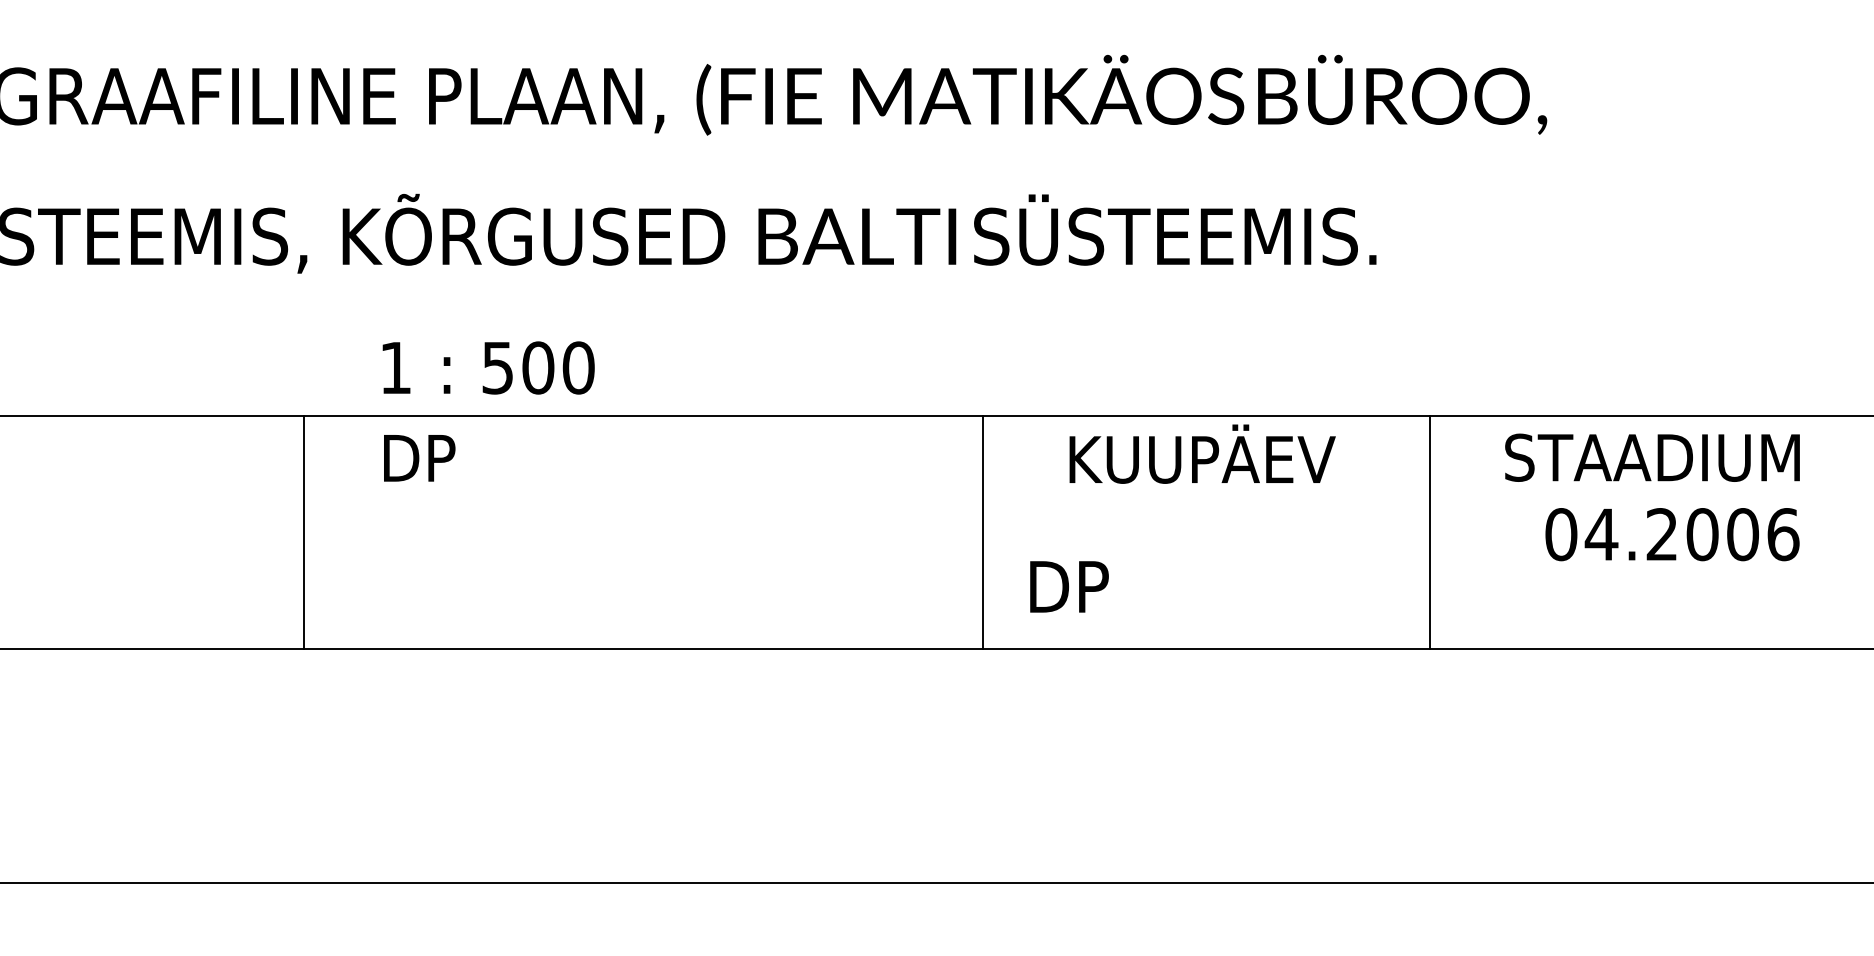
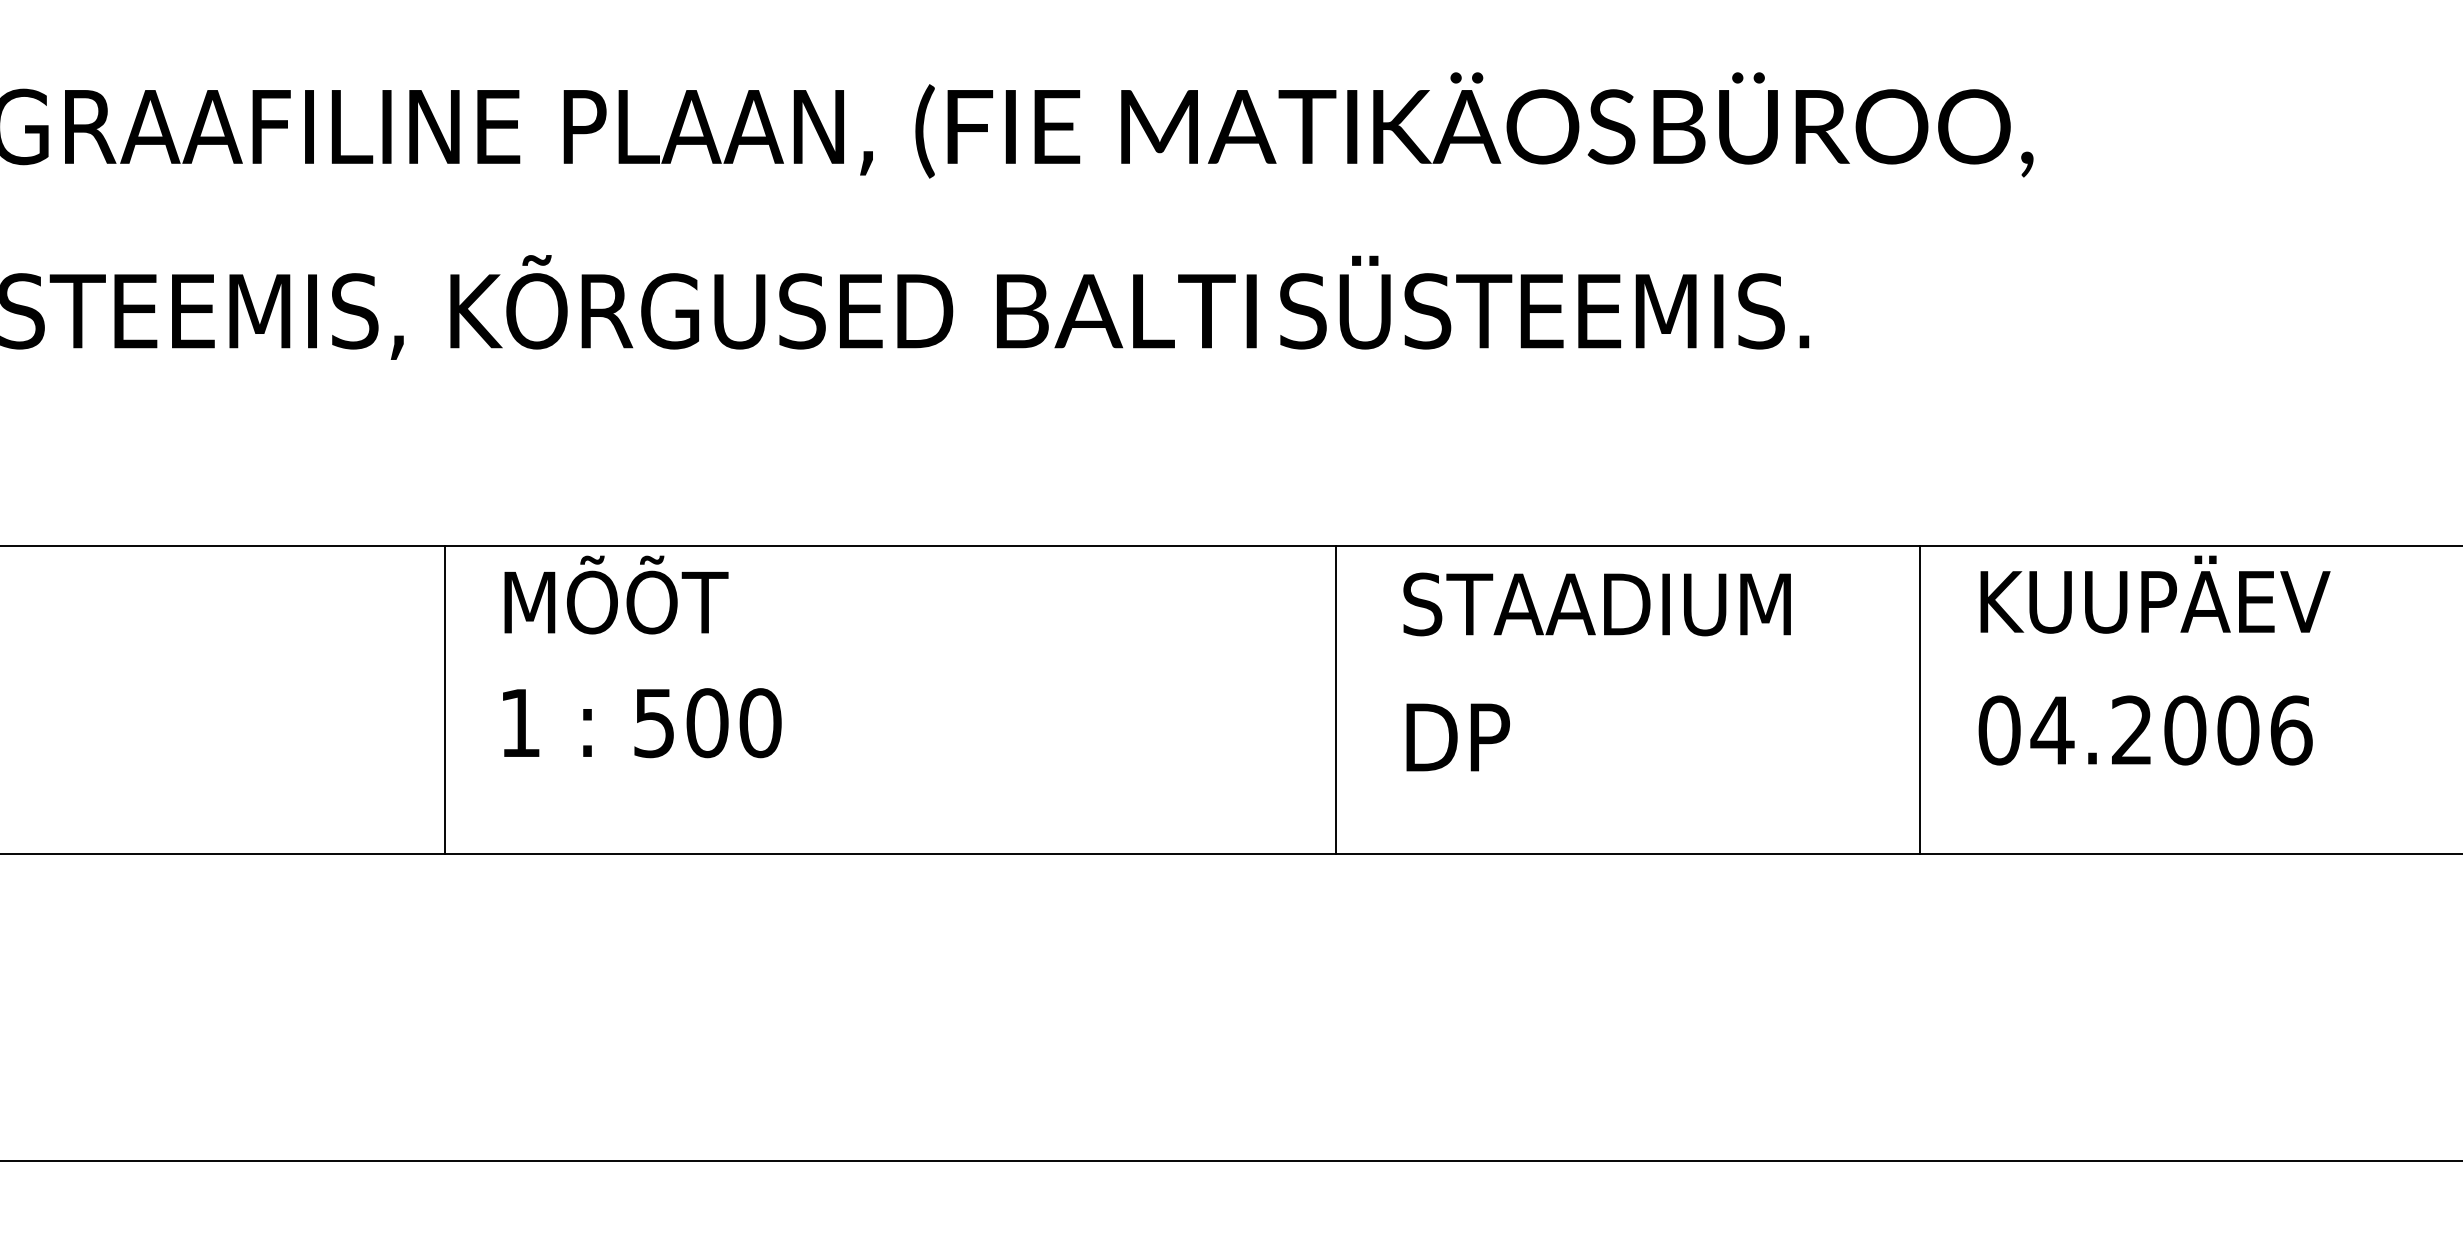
text: (488, 367) -> (641, 722), moved
text: (1652, 451) -> (2171, 593), STAADIUM -> KUUPÄEV
text: (471, 452) -> (619, 594), DP -> MÕÕT
text: (1214, 453) -> (1596, 596), KUUPÄEV -> STAADIUM
line: (303, 532) -> (444, 700), moved
line: (982, 532) -> (1335, 700), moved
line: (1429, 532) -> (1919, 700), moved
text: (1672, 534) -> (2145, 730), moved
text: (1069, 586) -> (1458, 736), moved

